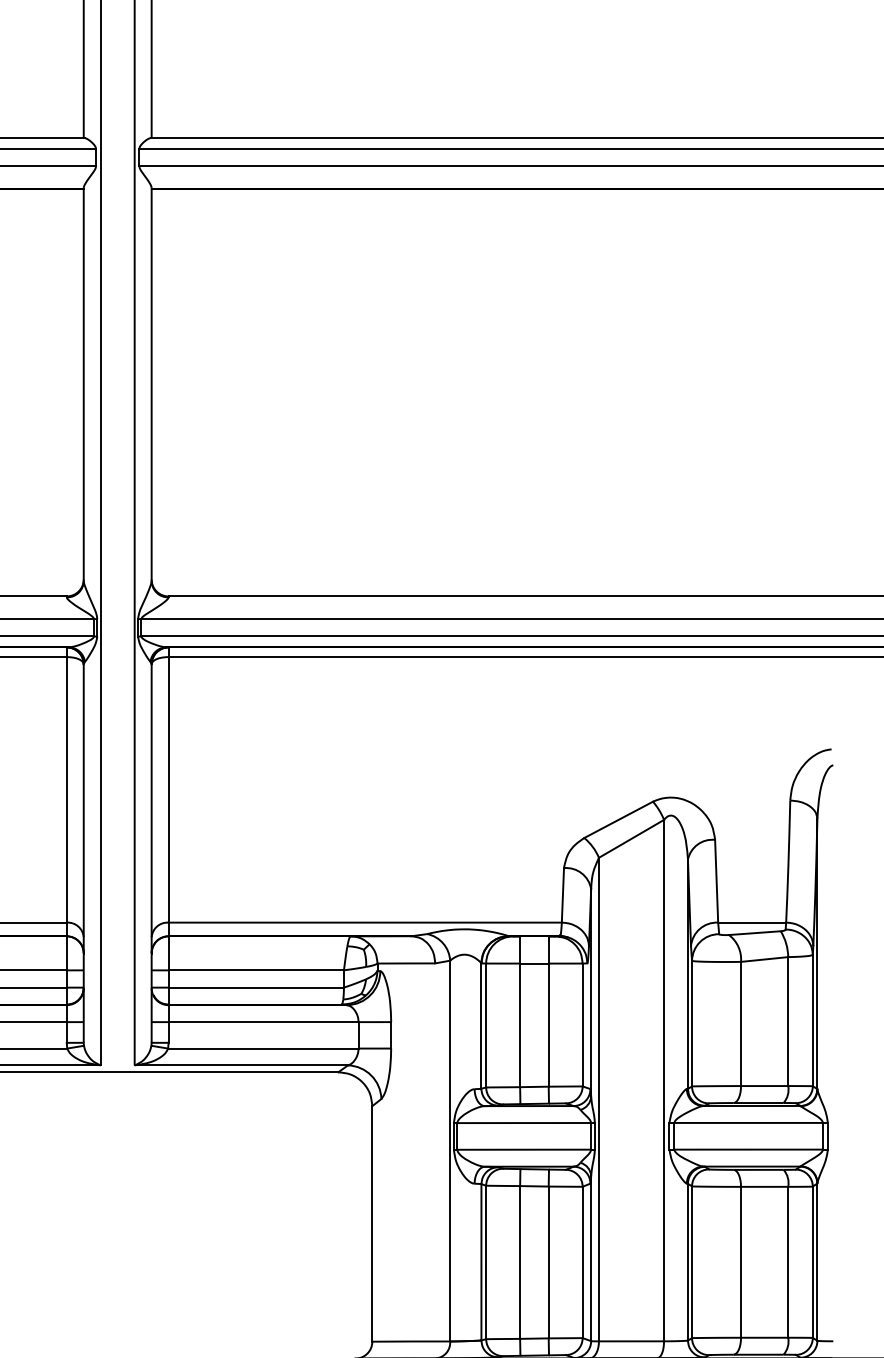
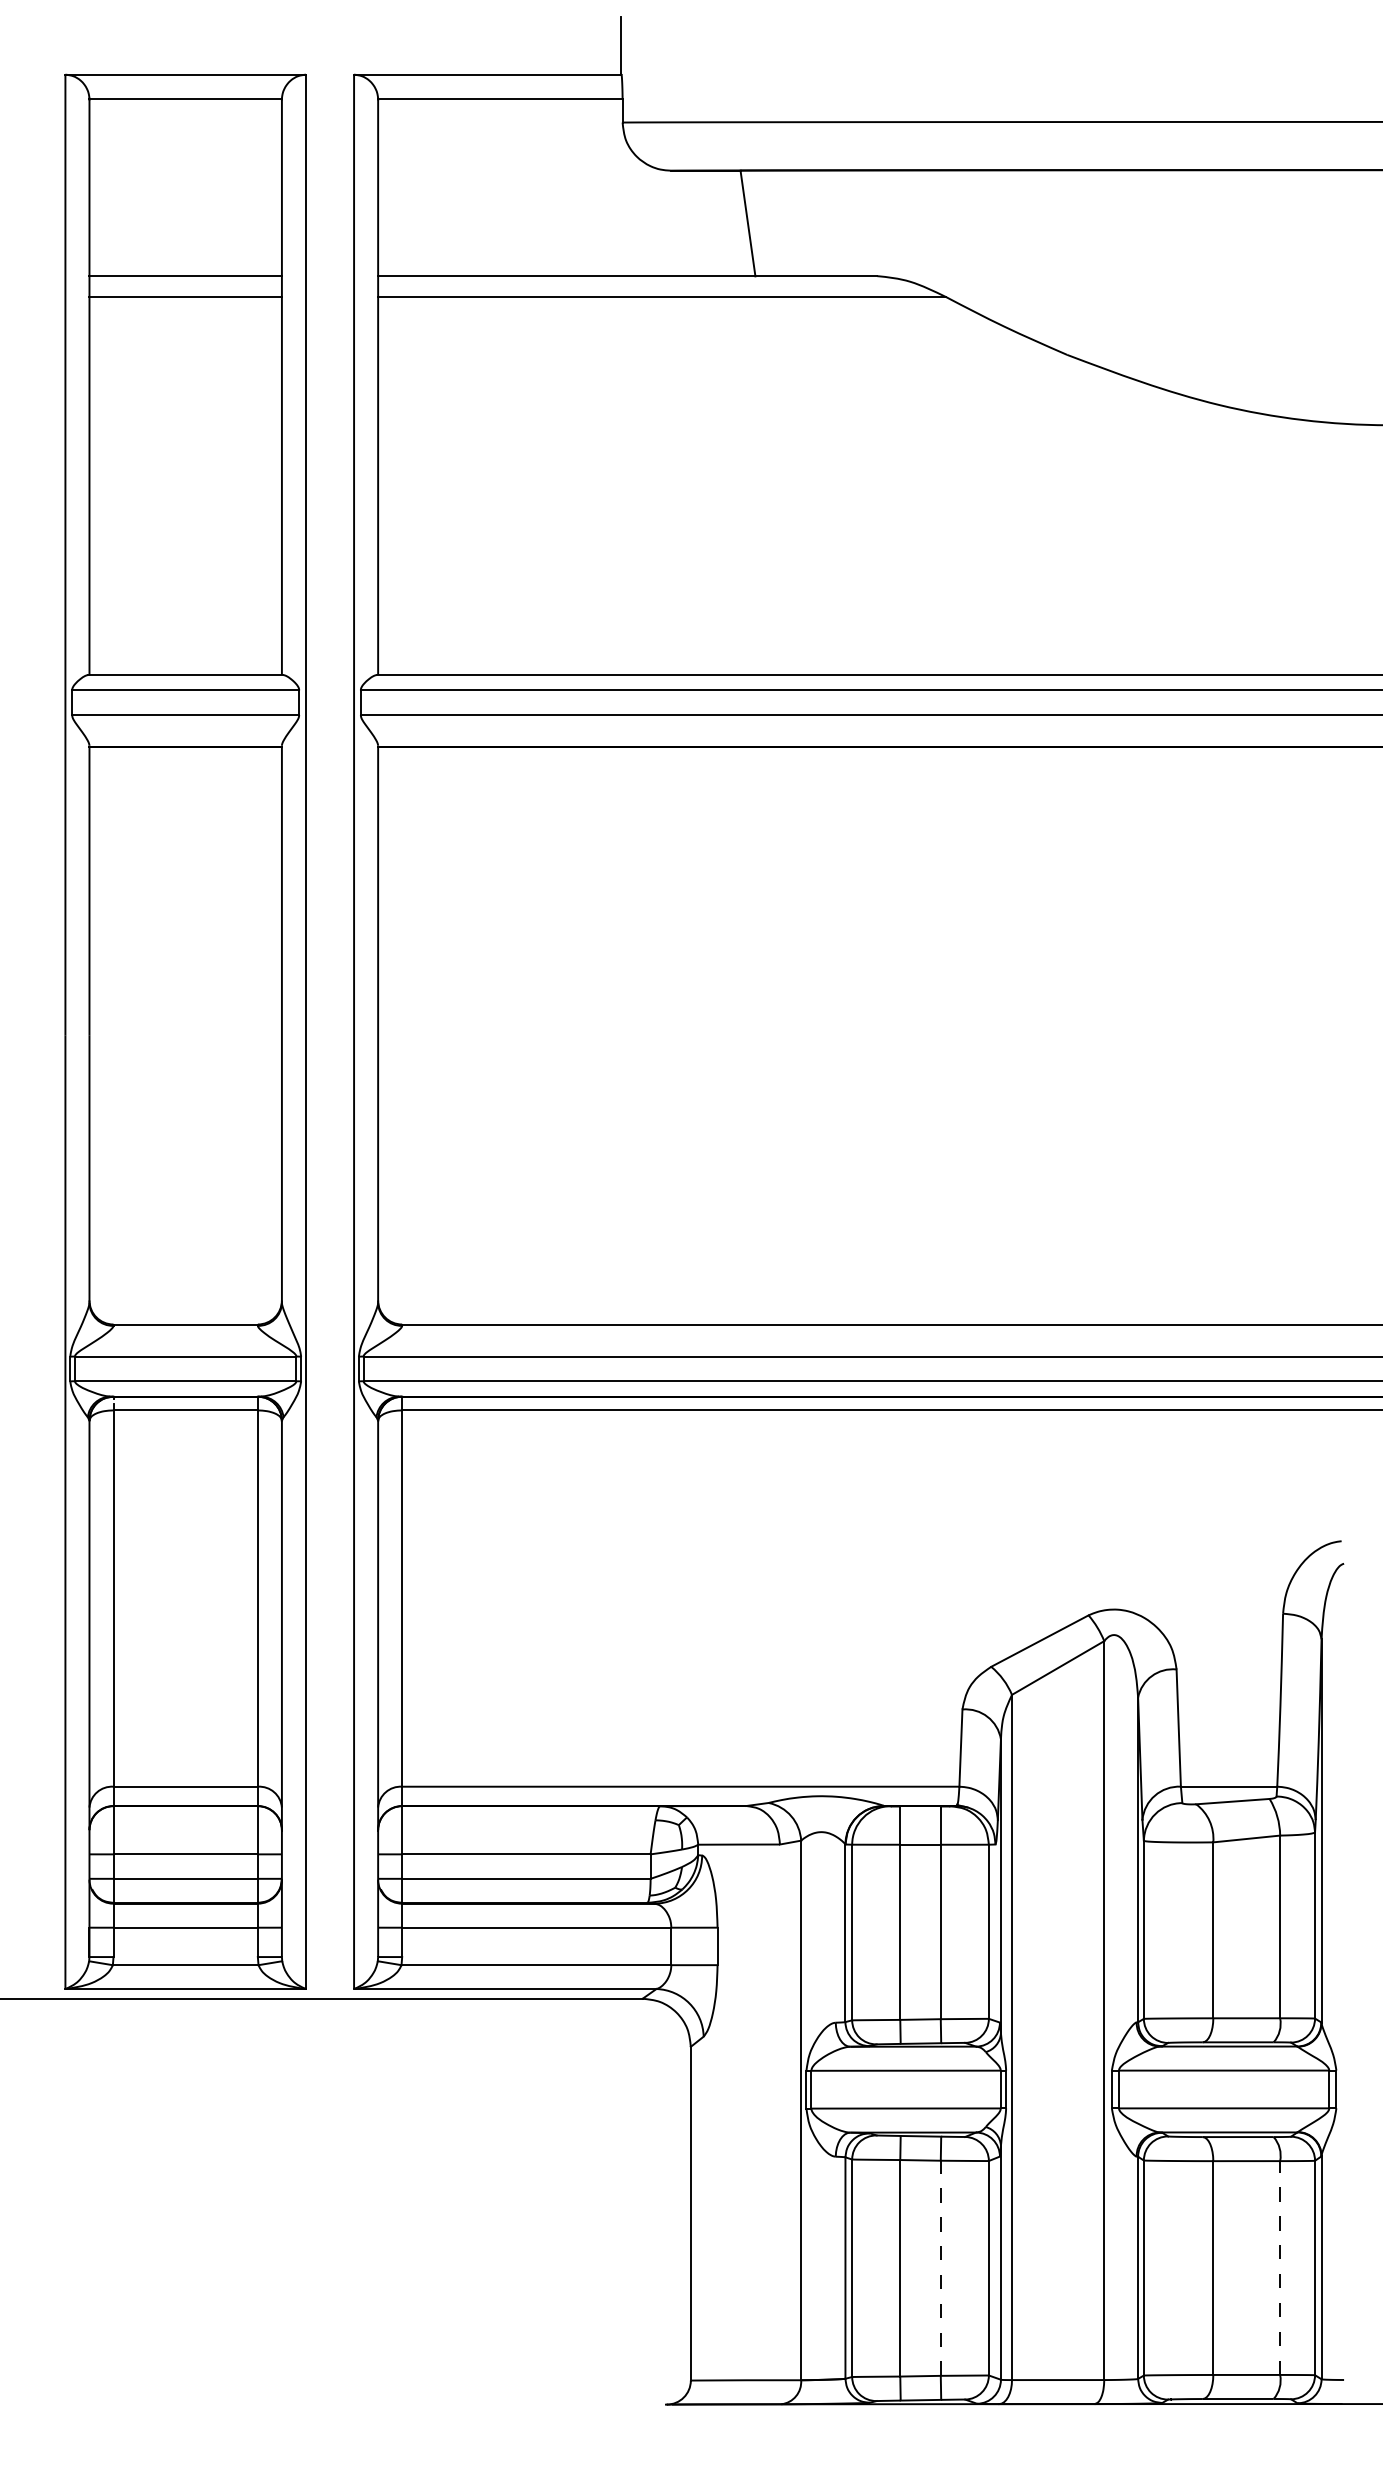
line: (548, 1262) -> (940, 2268), solid -> dashed
line: (788, 1262) -> (1280, 2268), solid -> dashed

